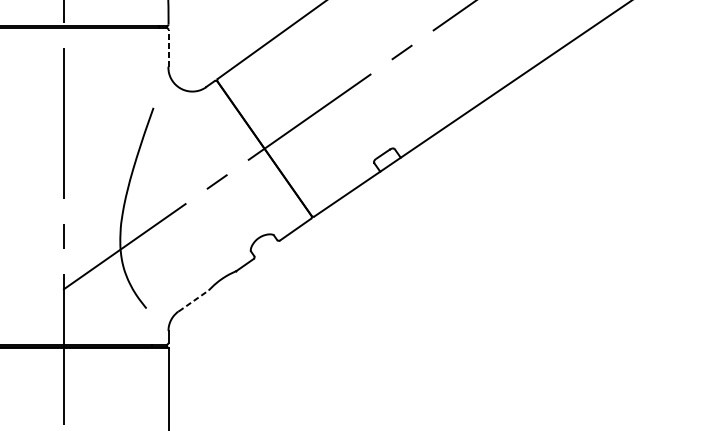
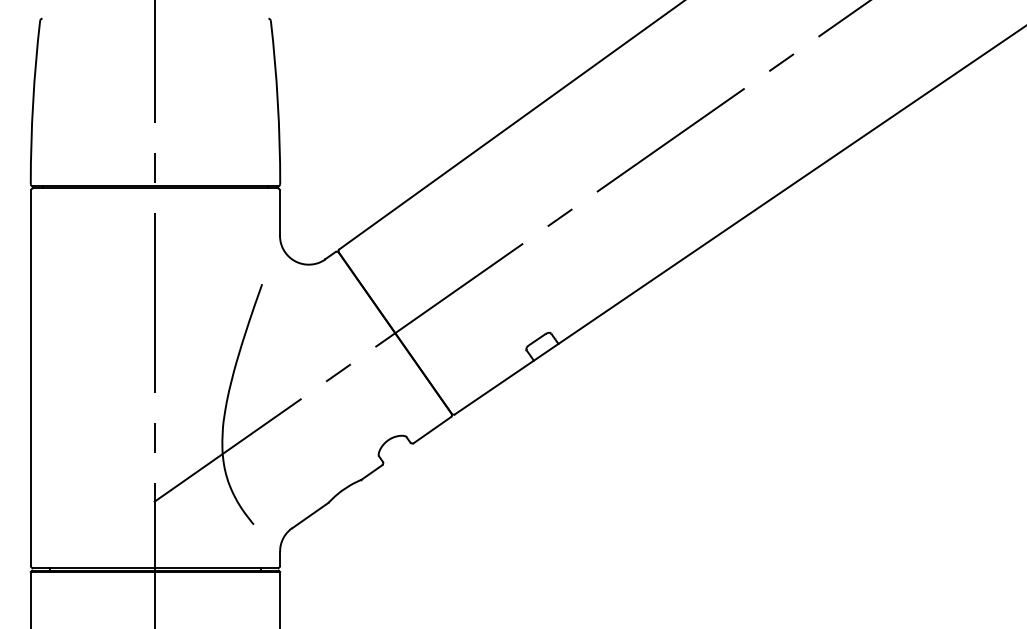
line: (168, 48) -> (280, 212), dashed -> solid
line: (193, 300) -> (310, 515), dashed -> solid

